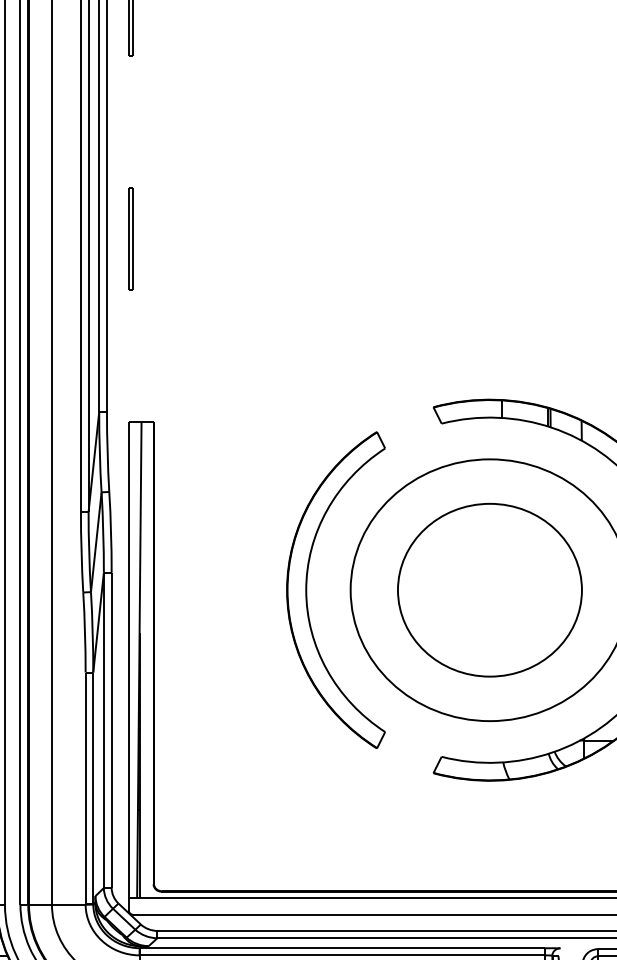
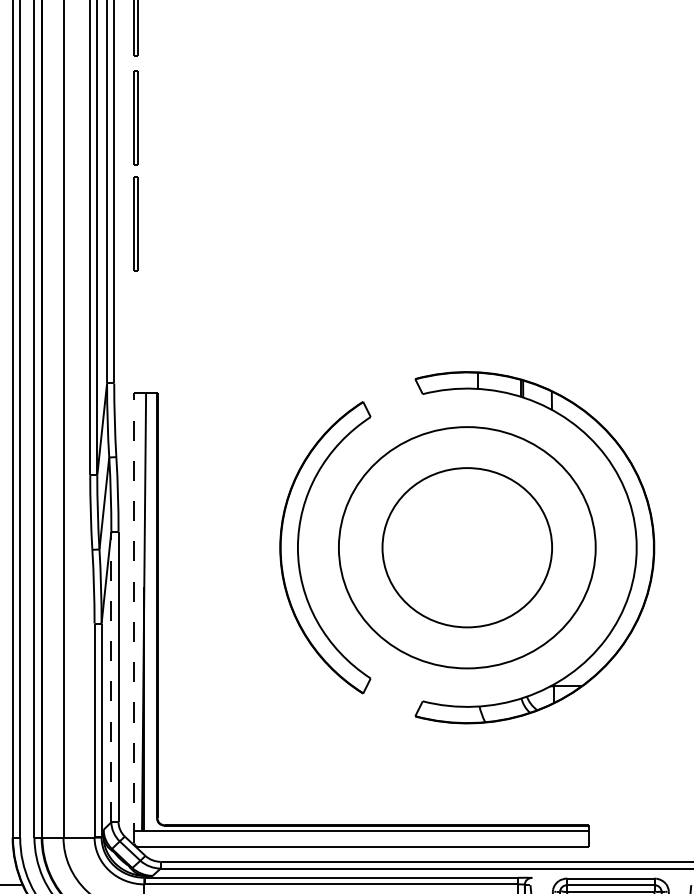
part: (130, 123) -> (135, 117), added
line: (128, 665) -> (134, 617), solid -> dashed
line: (104, 729) -> (111, 676), solid -> dashed

